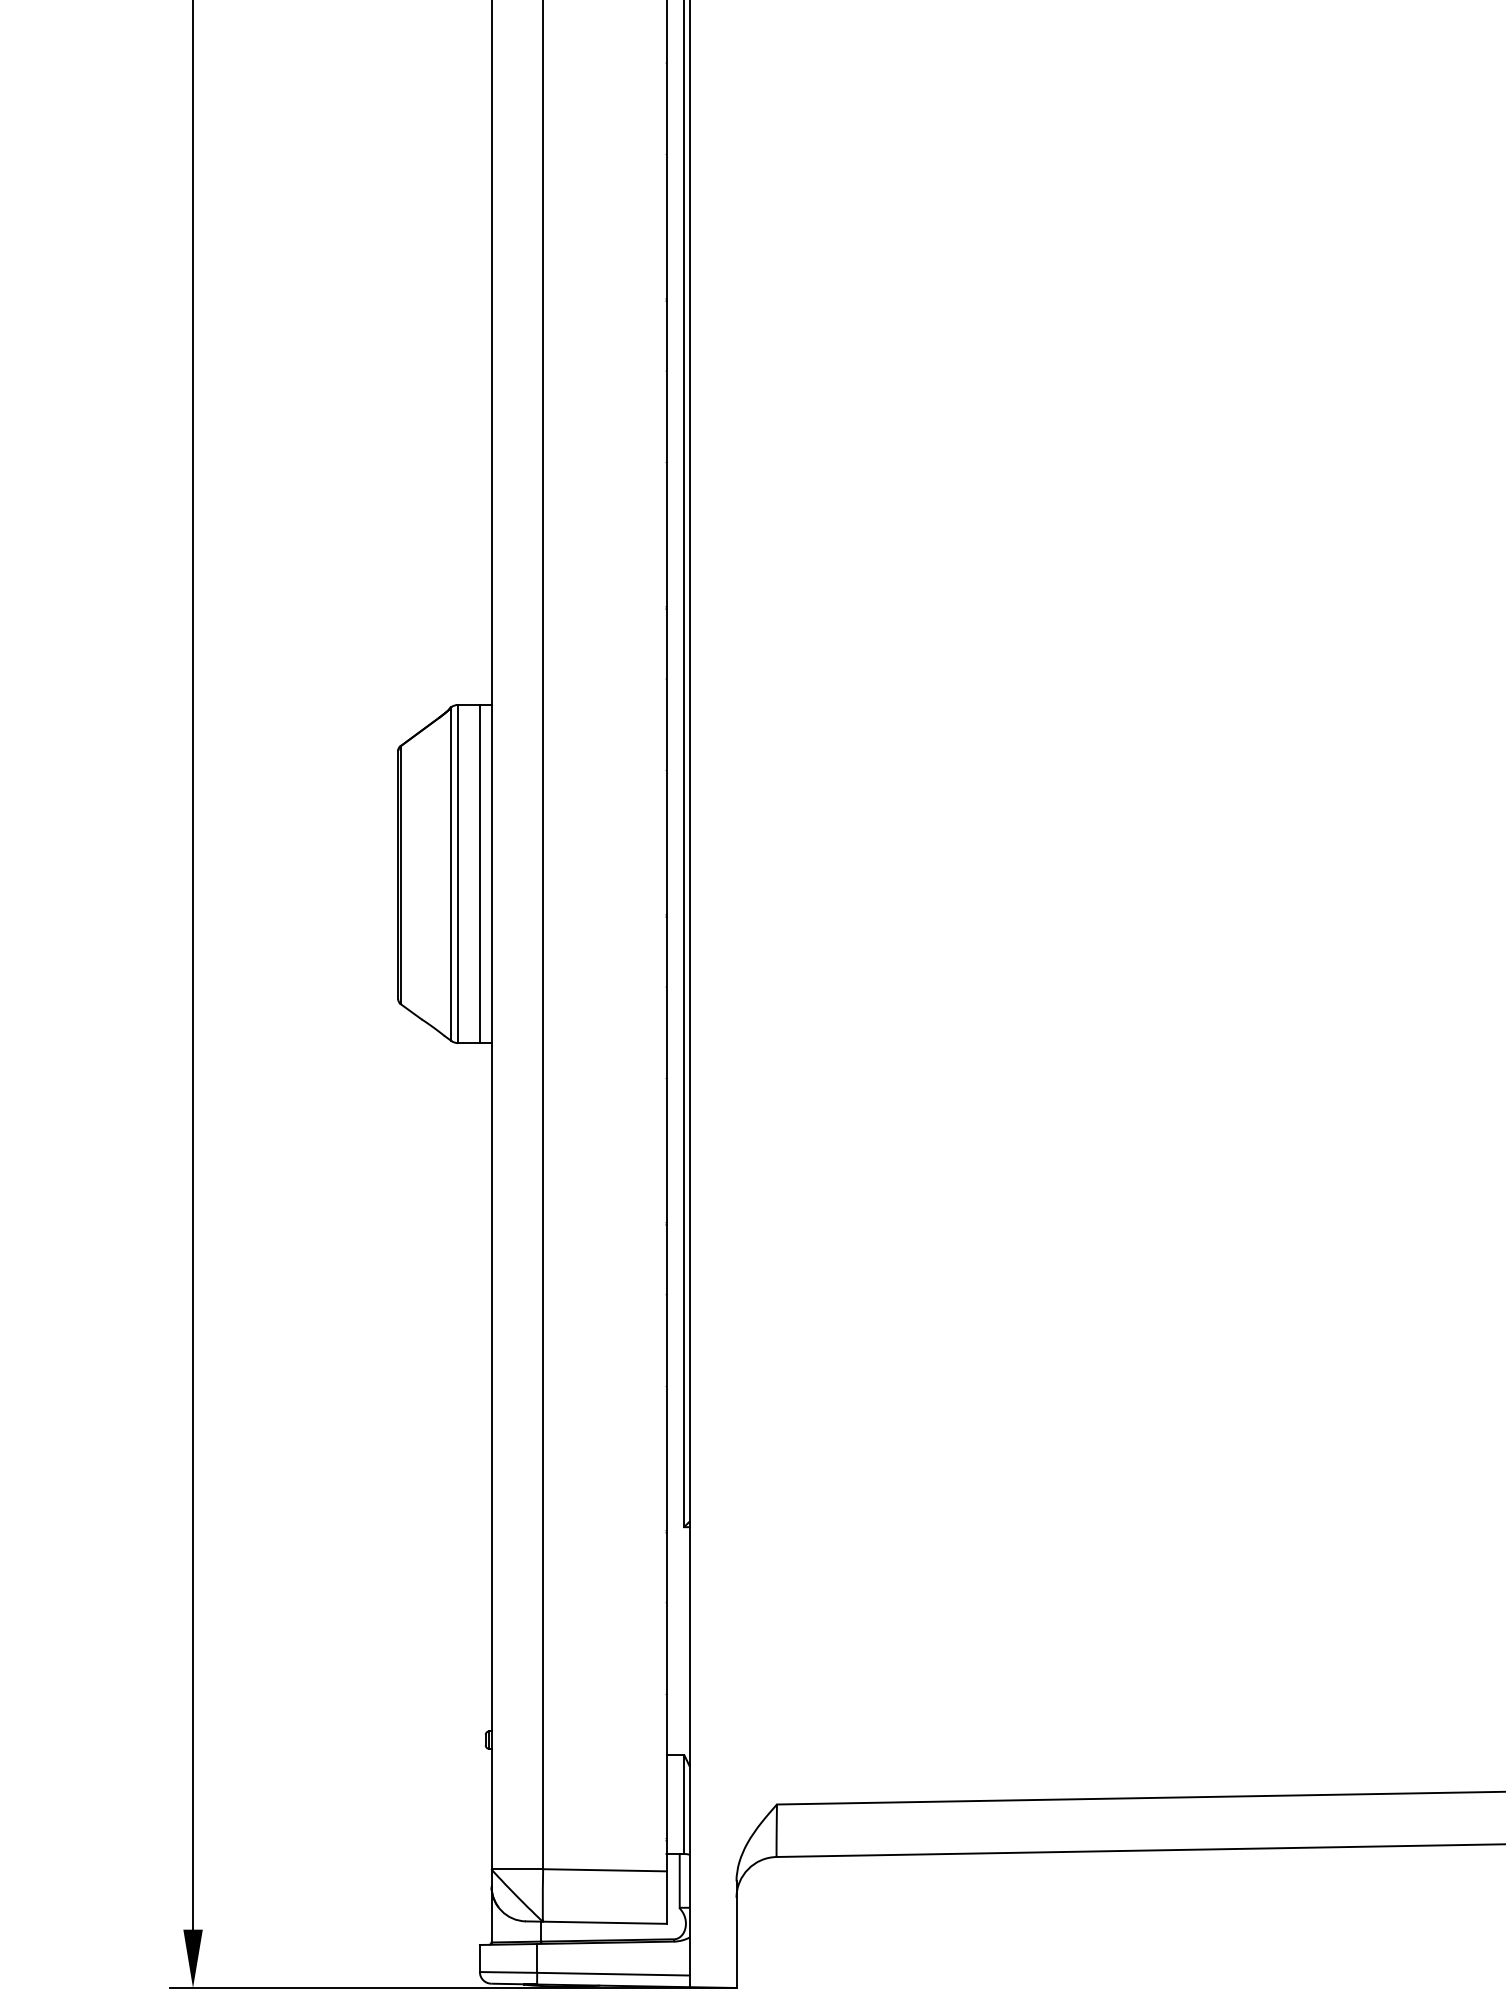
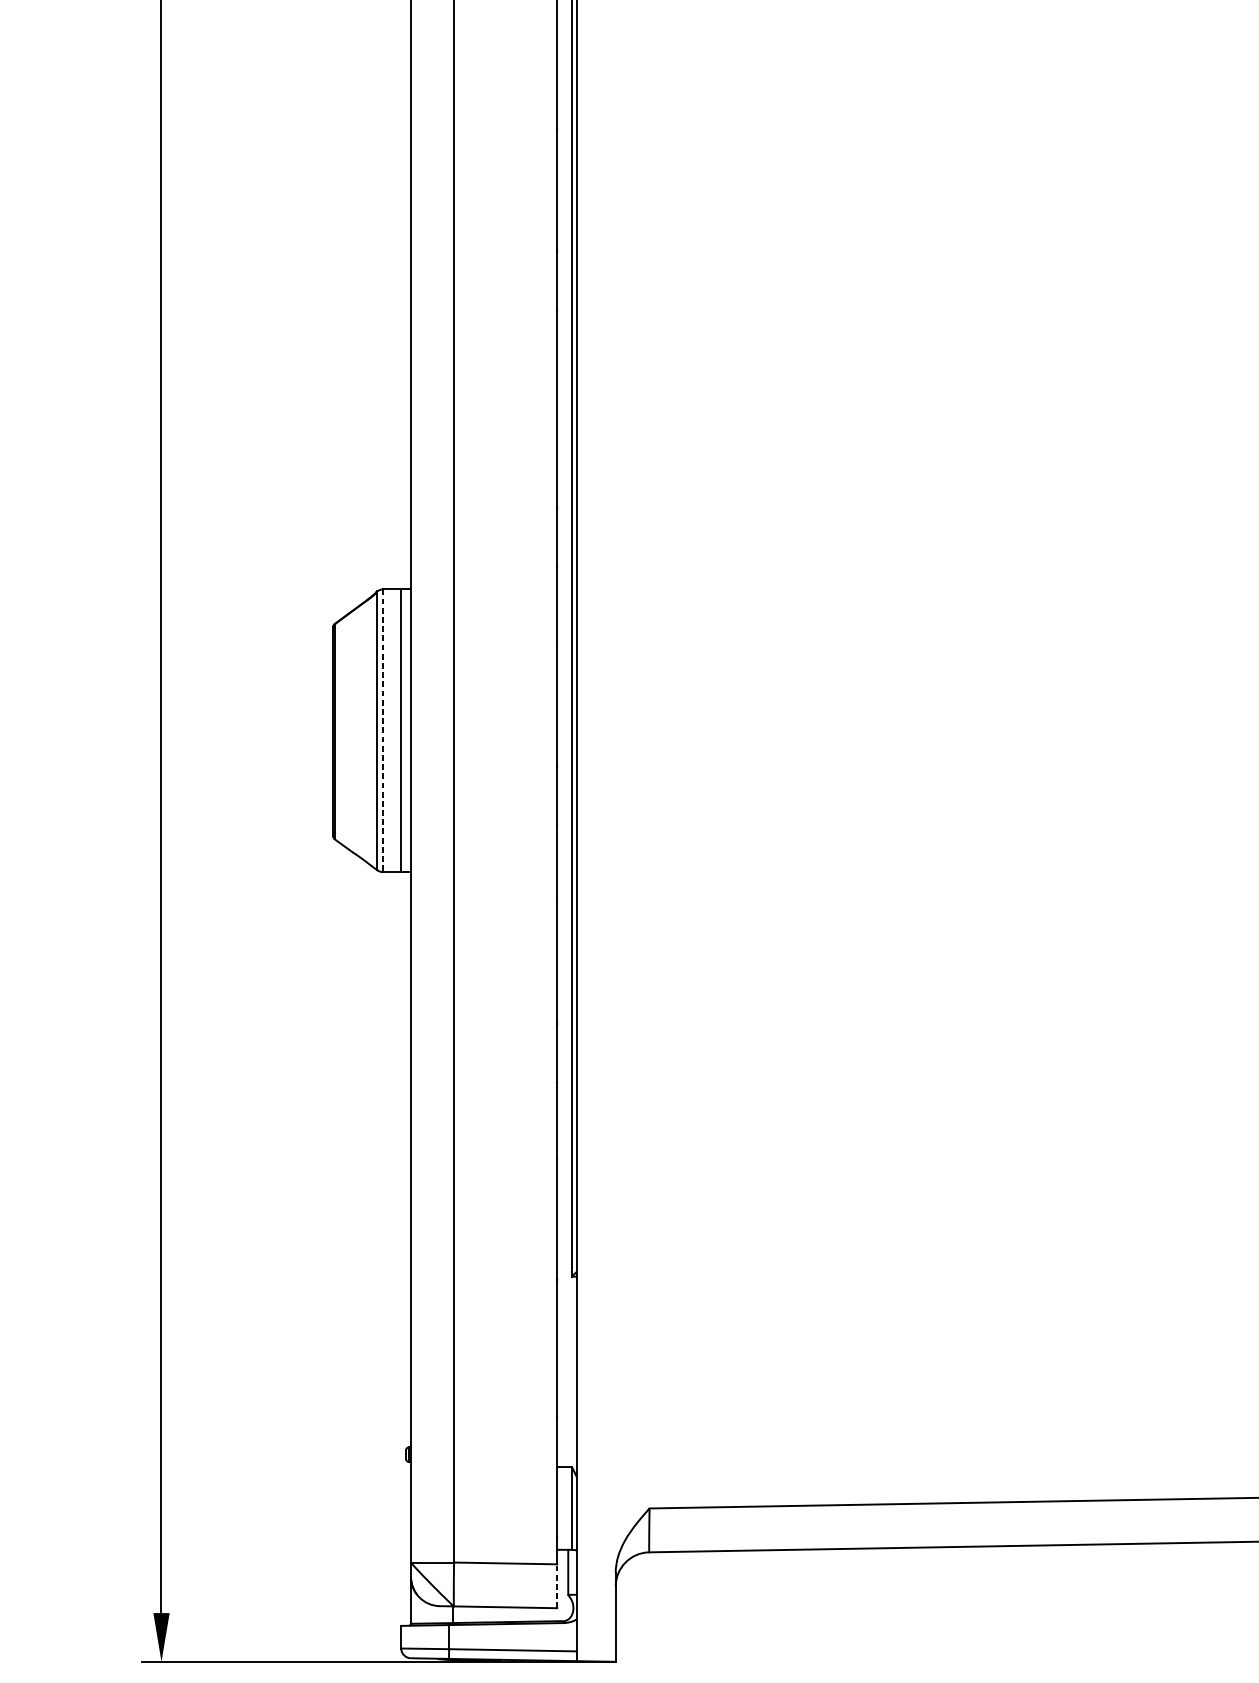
line: (458, 874) -> (383, 731), solid -> dashed
line: (666, 1897) -> (557, 1586), solid -> dashed

